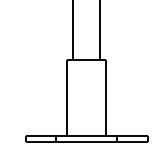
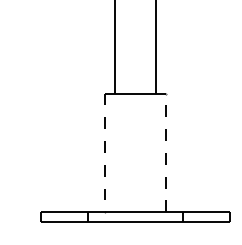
line: (67, 97) -> (105, 152), solid -> dashed
line: (106, 97) -> (166, 152), solid -> dashed

